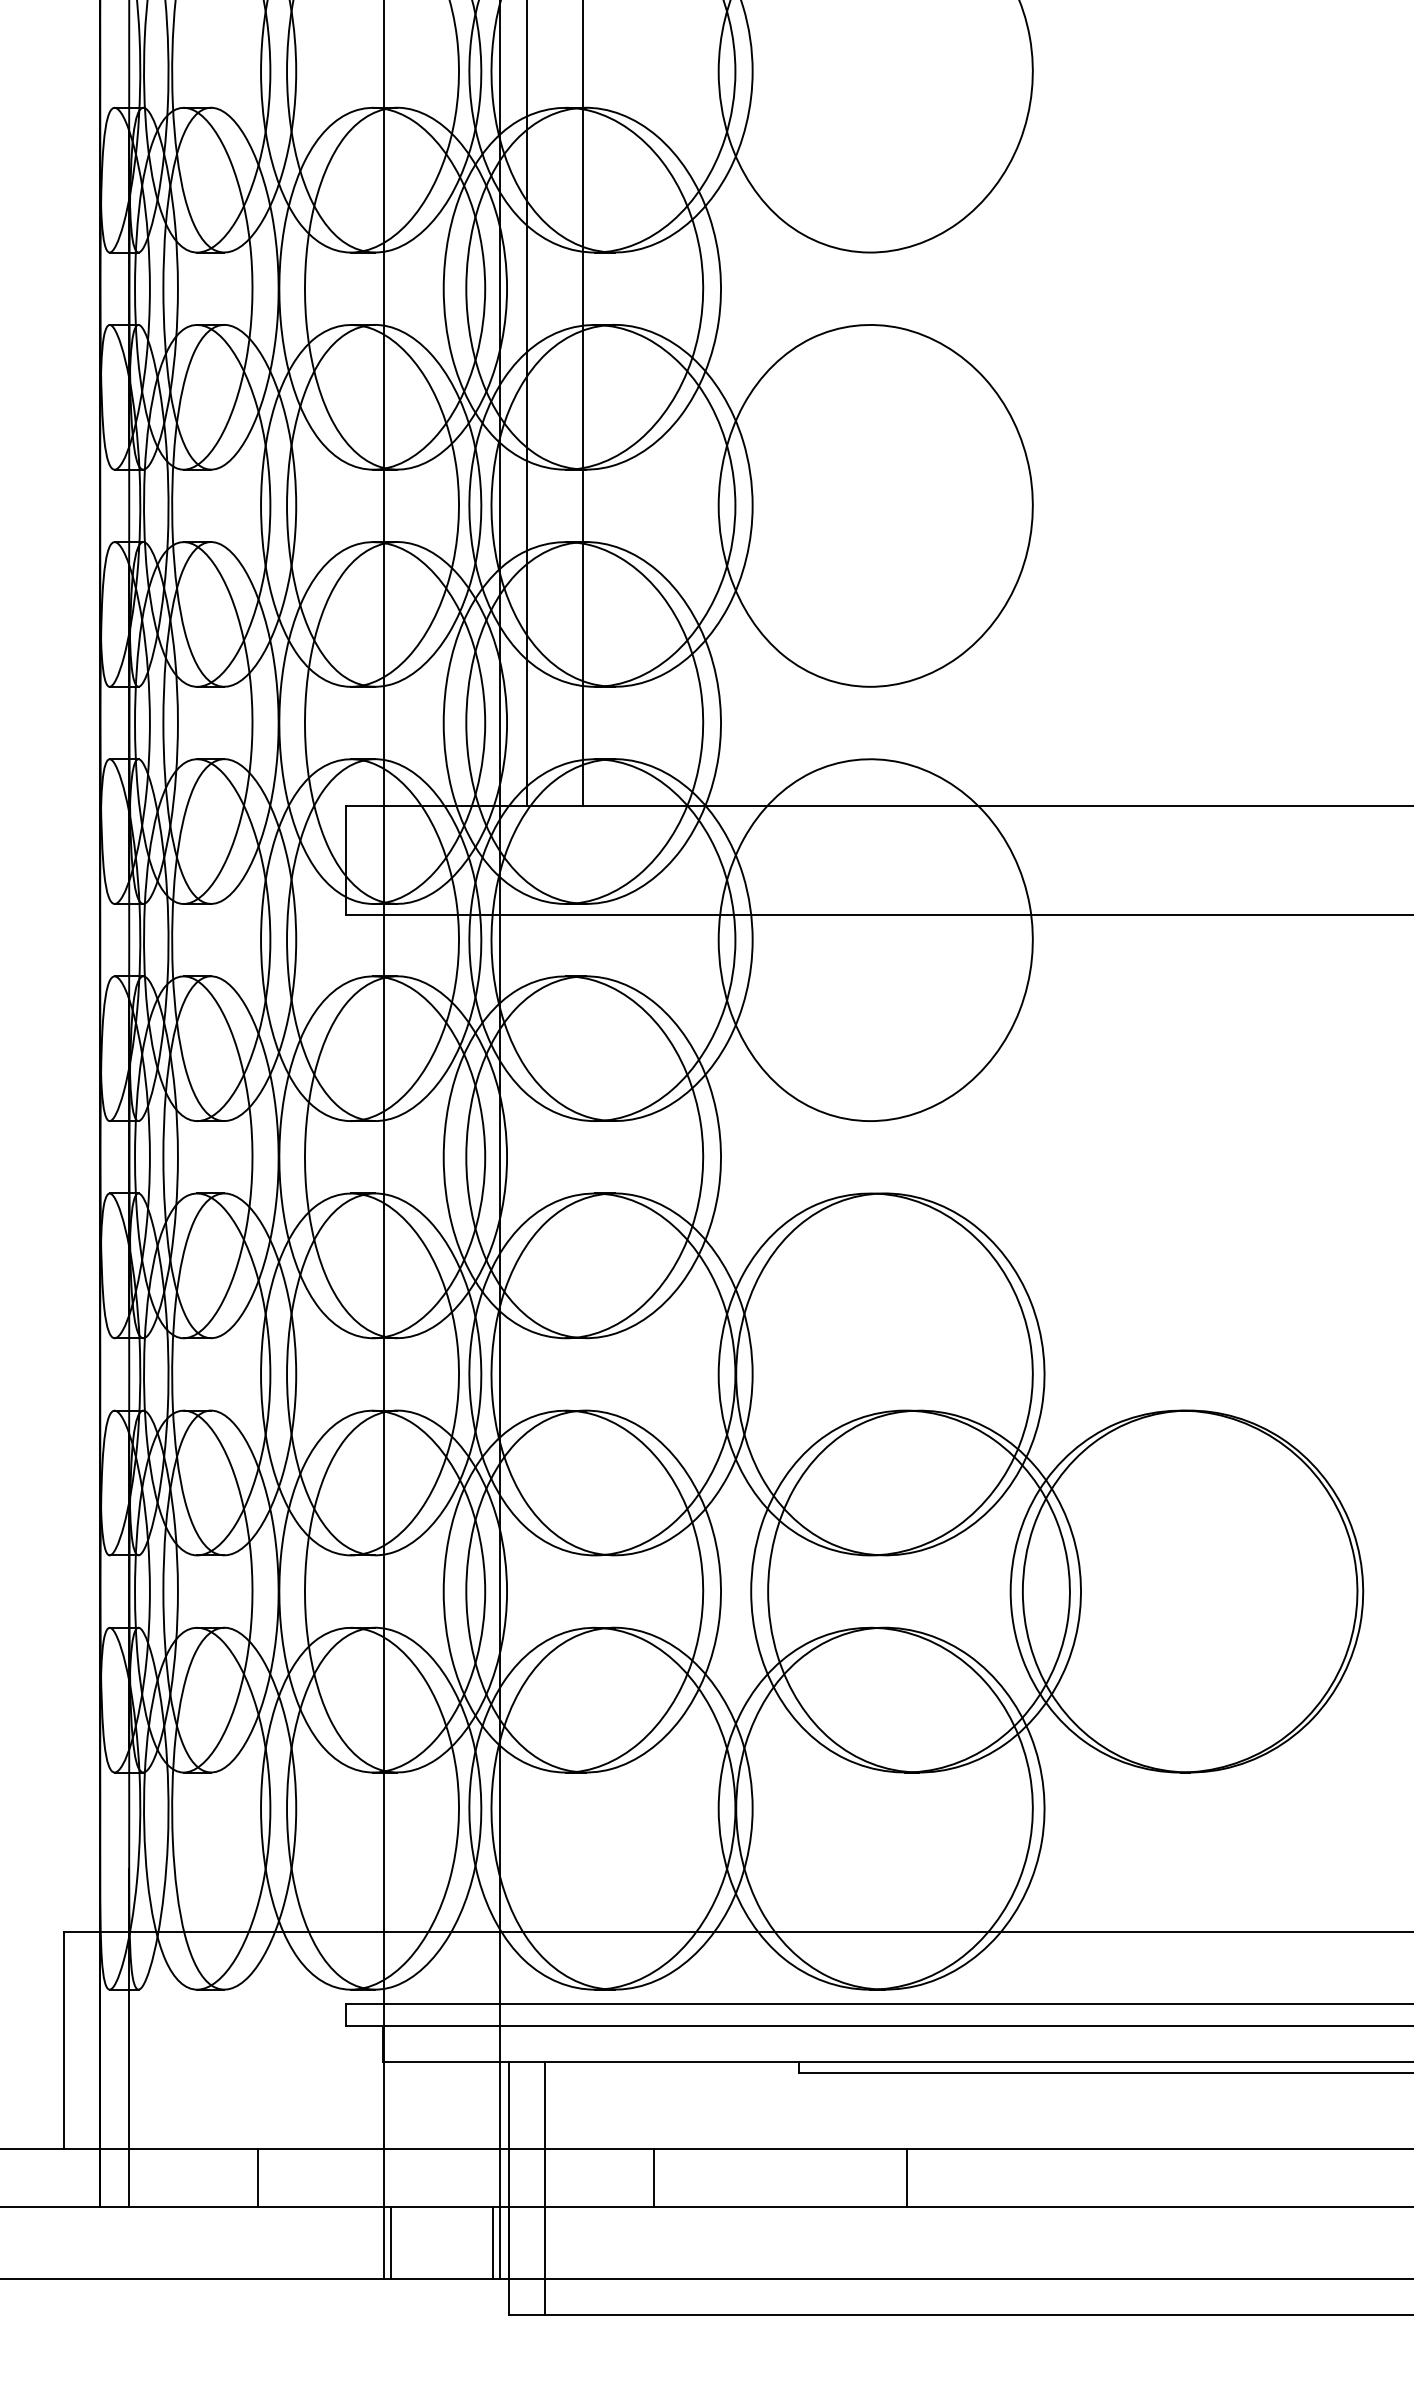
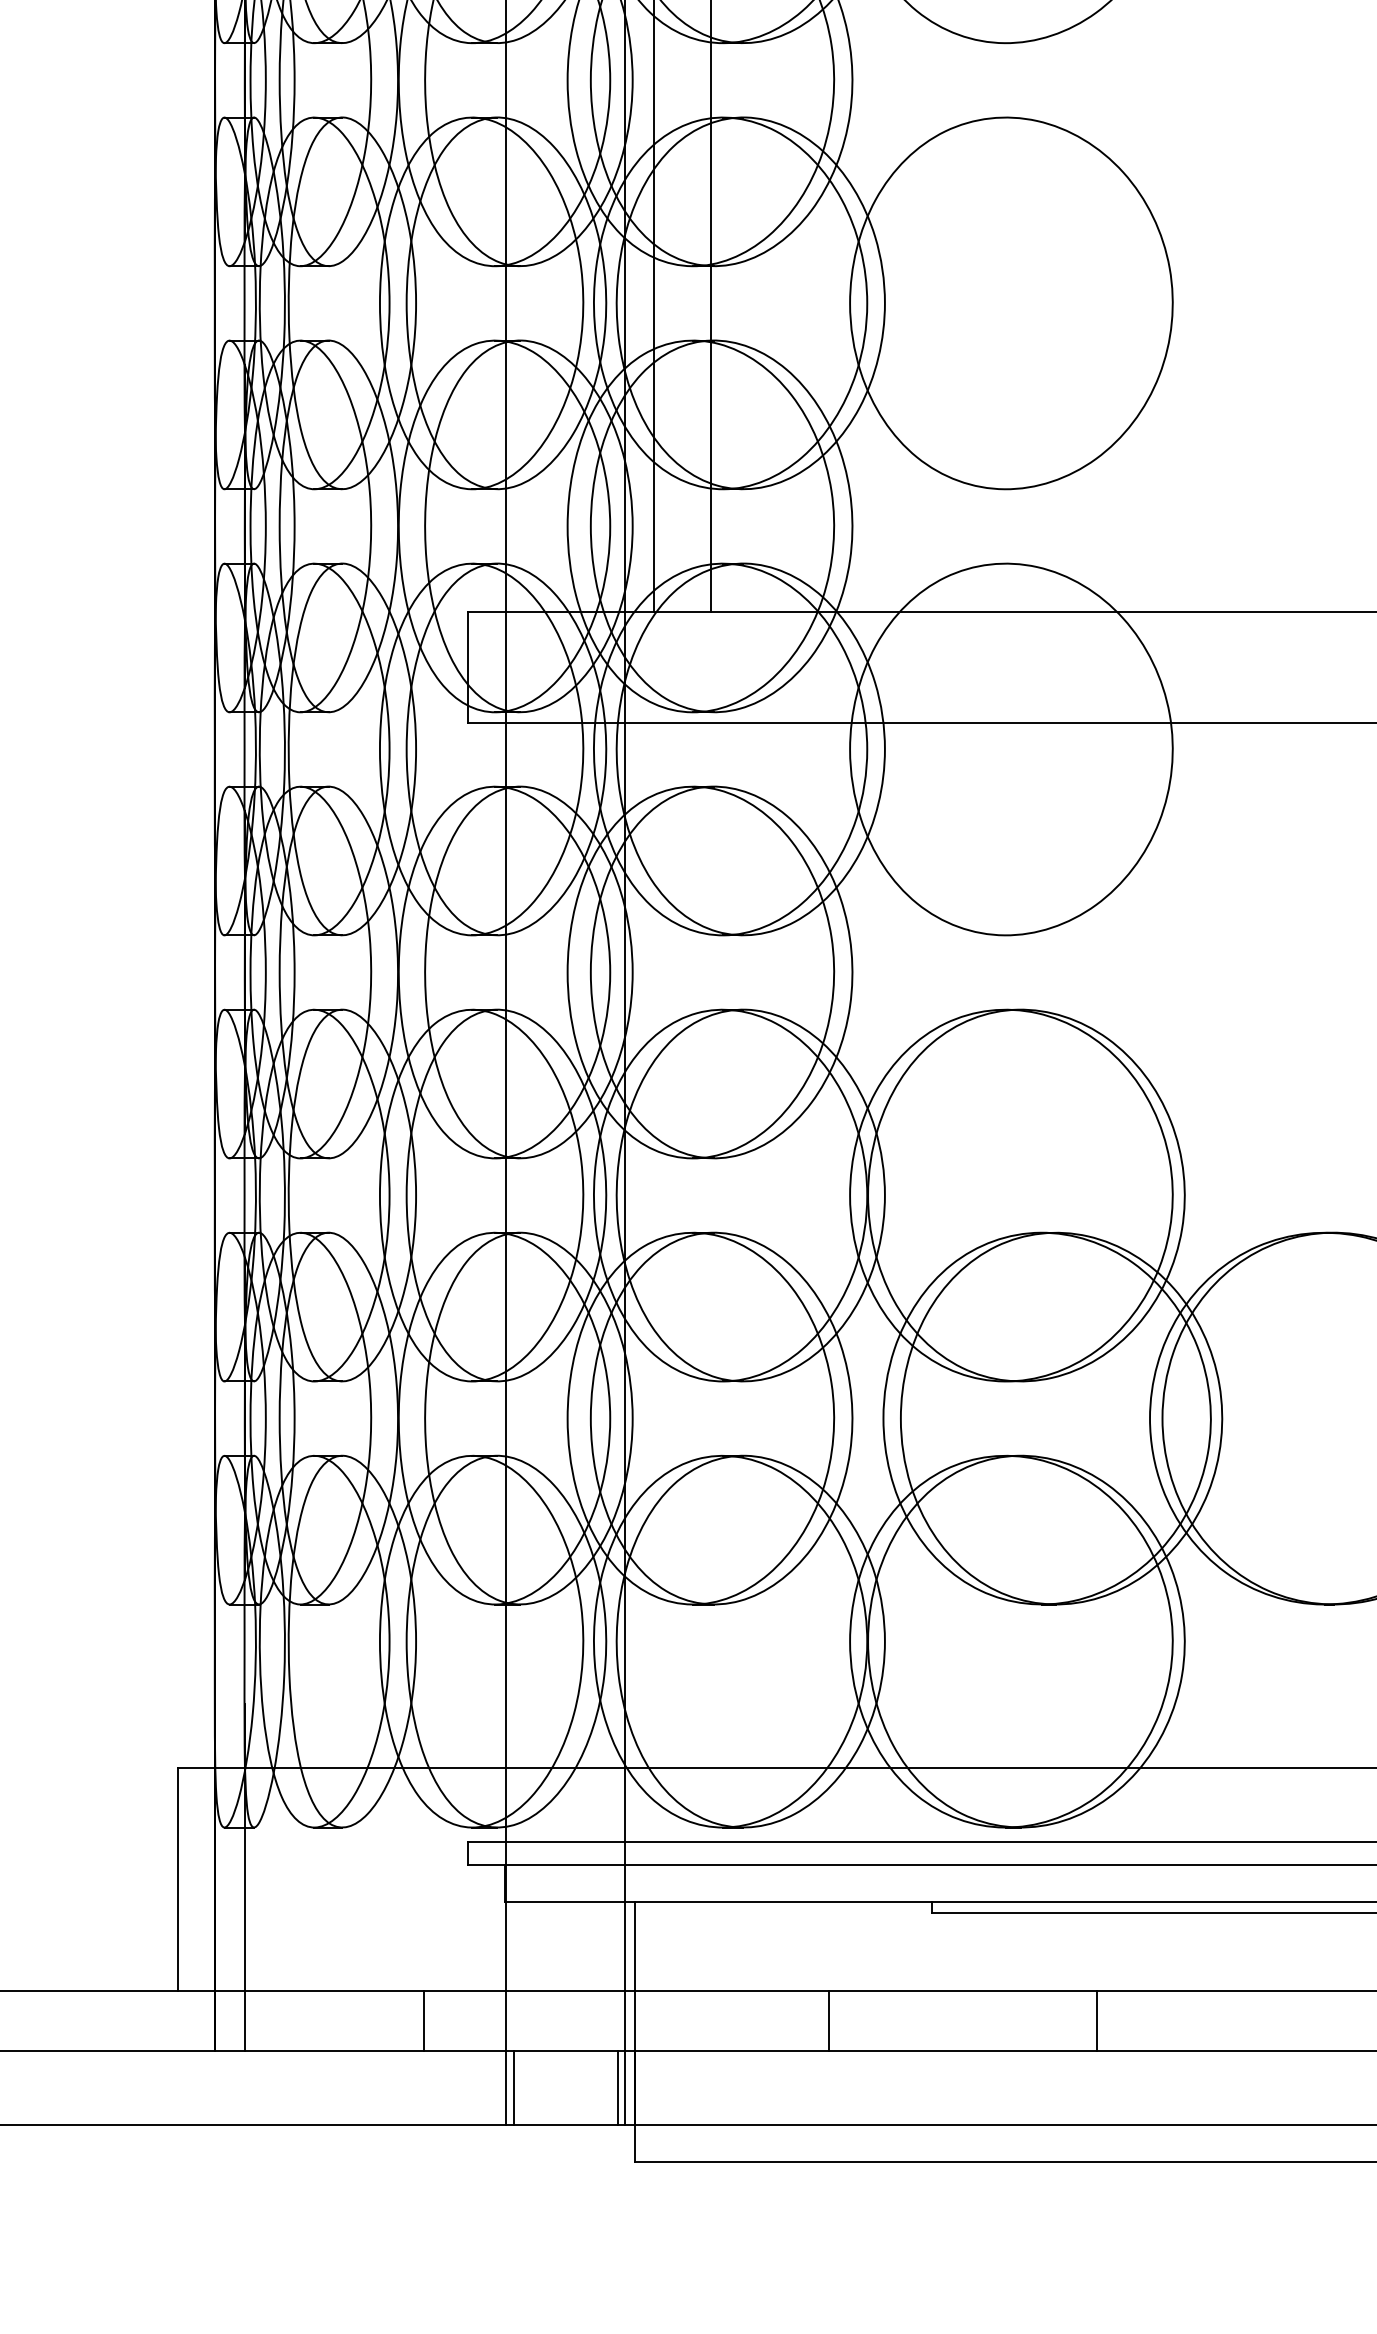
line: (258, 2177) -> (424, 2020), moved
line: (653, 2177) -> (828, 2020), moved
line: (907, 2177) -> (1097, 2020), moved
line: (545, 2188) -> (672, 2031), removed

